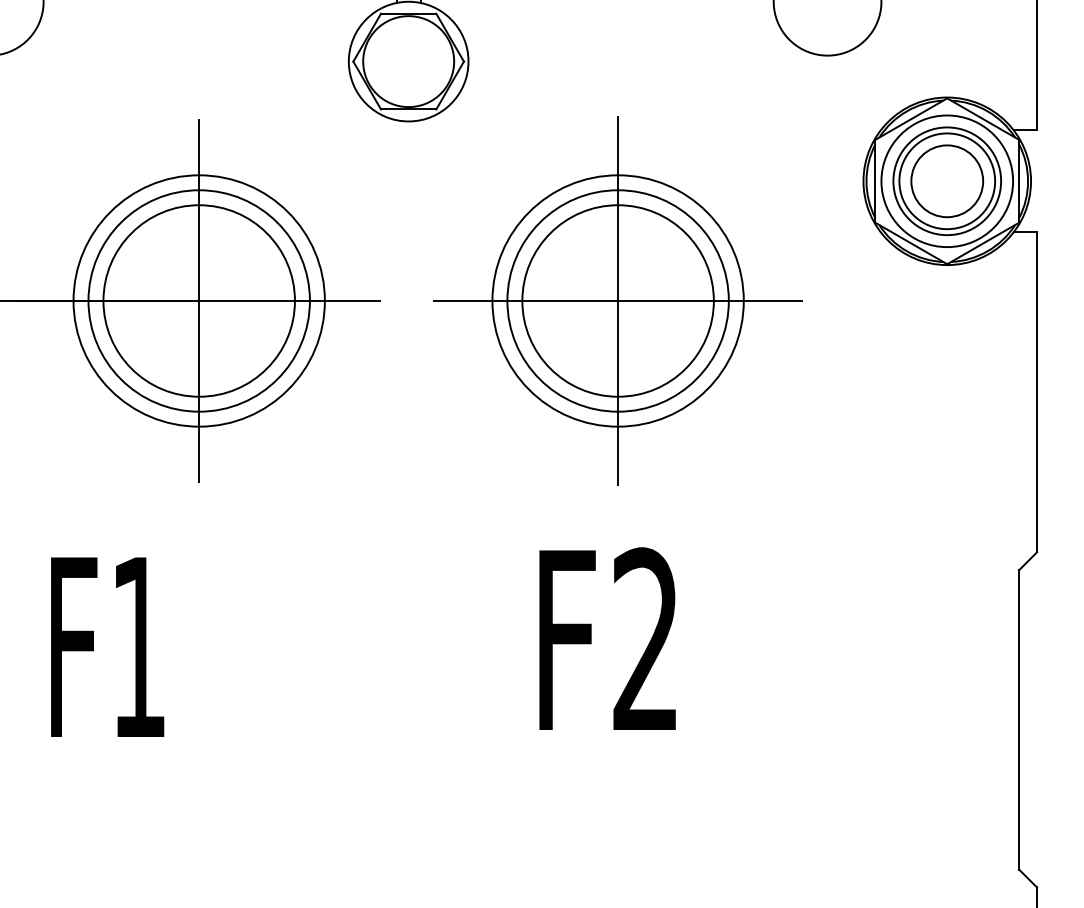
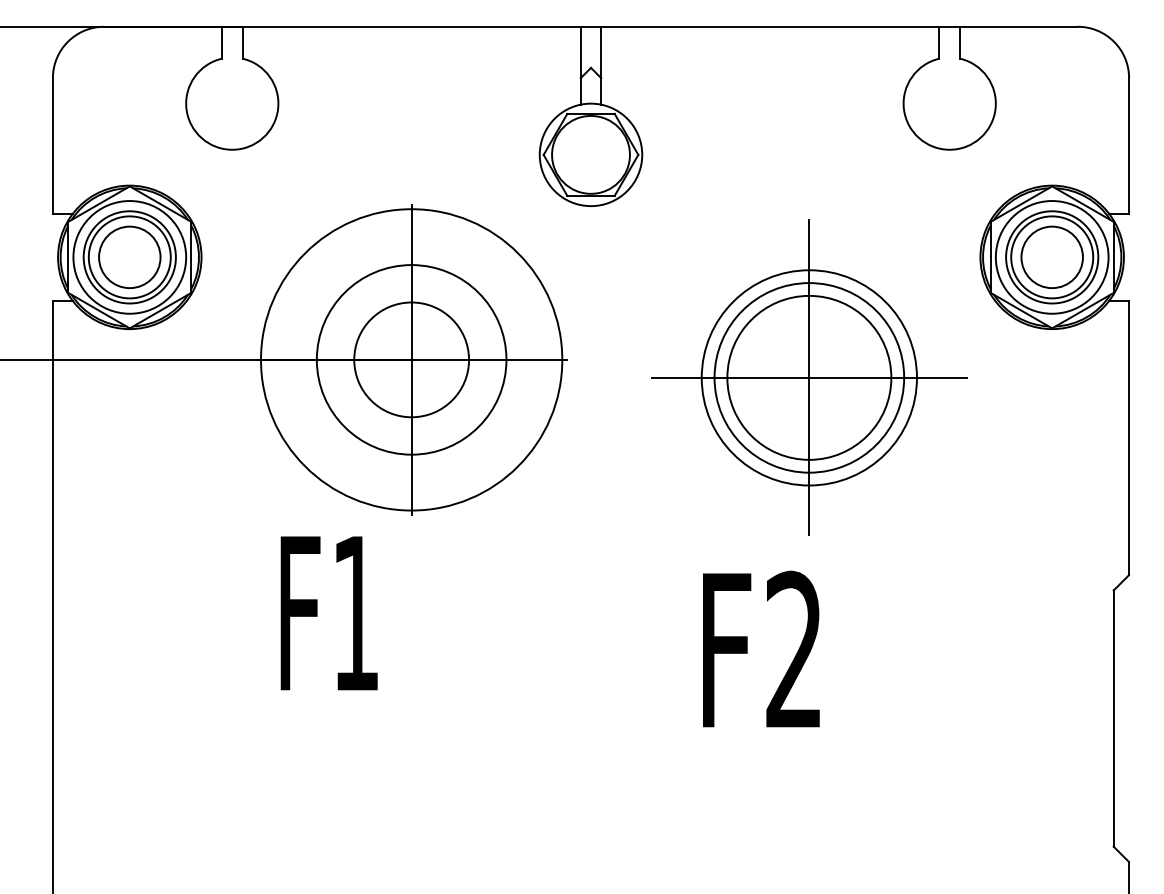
circle: (199, 300) -> (411, 359), size x0.7
circle: (199, 300) -> (411, 359), size x1.4
part: (618, 300) -> (809, 377), moved
text: (106, 647) -> (328, 613), moved

